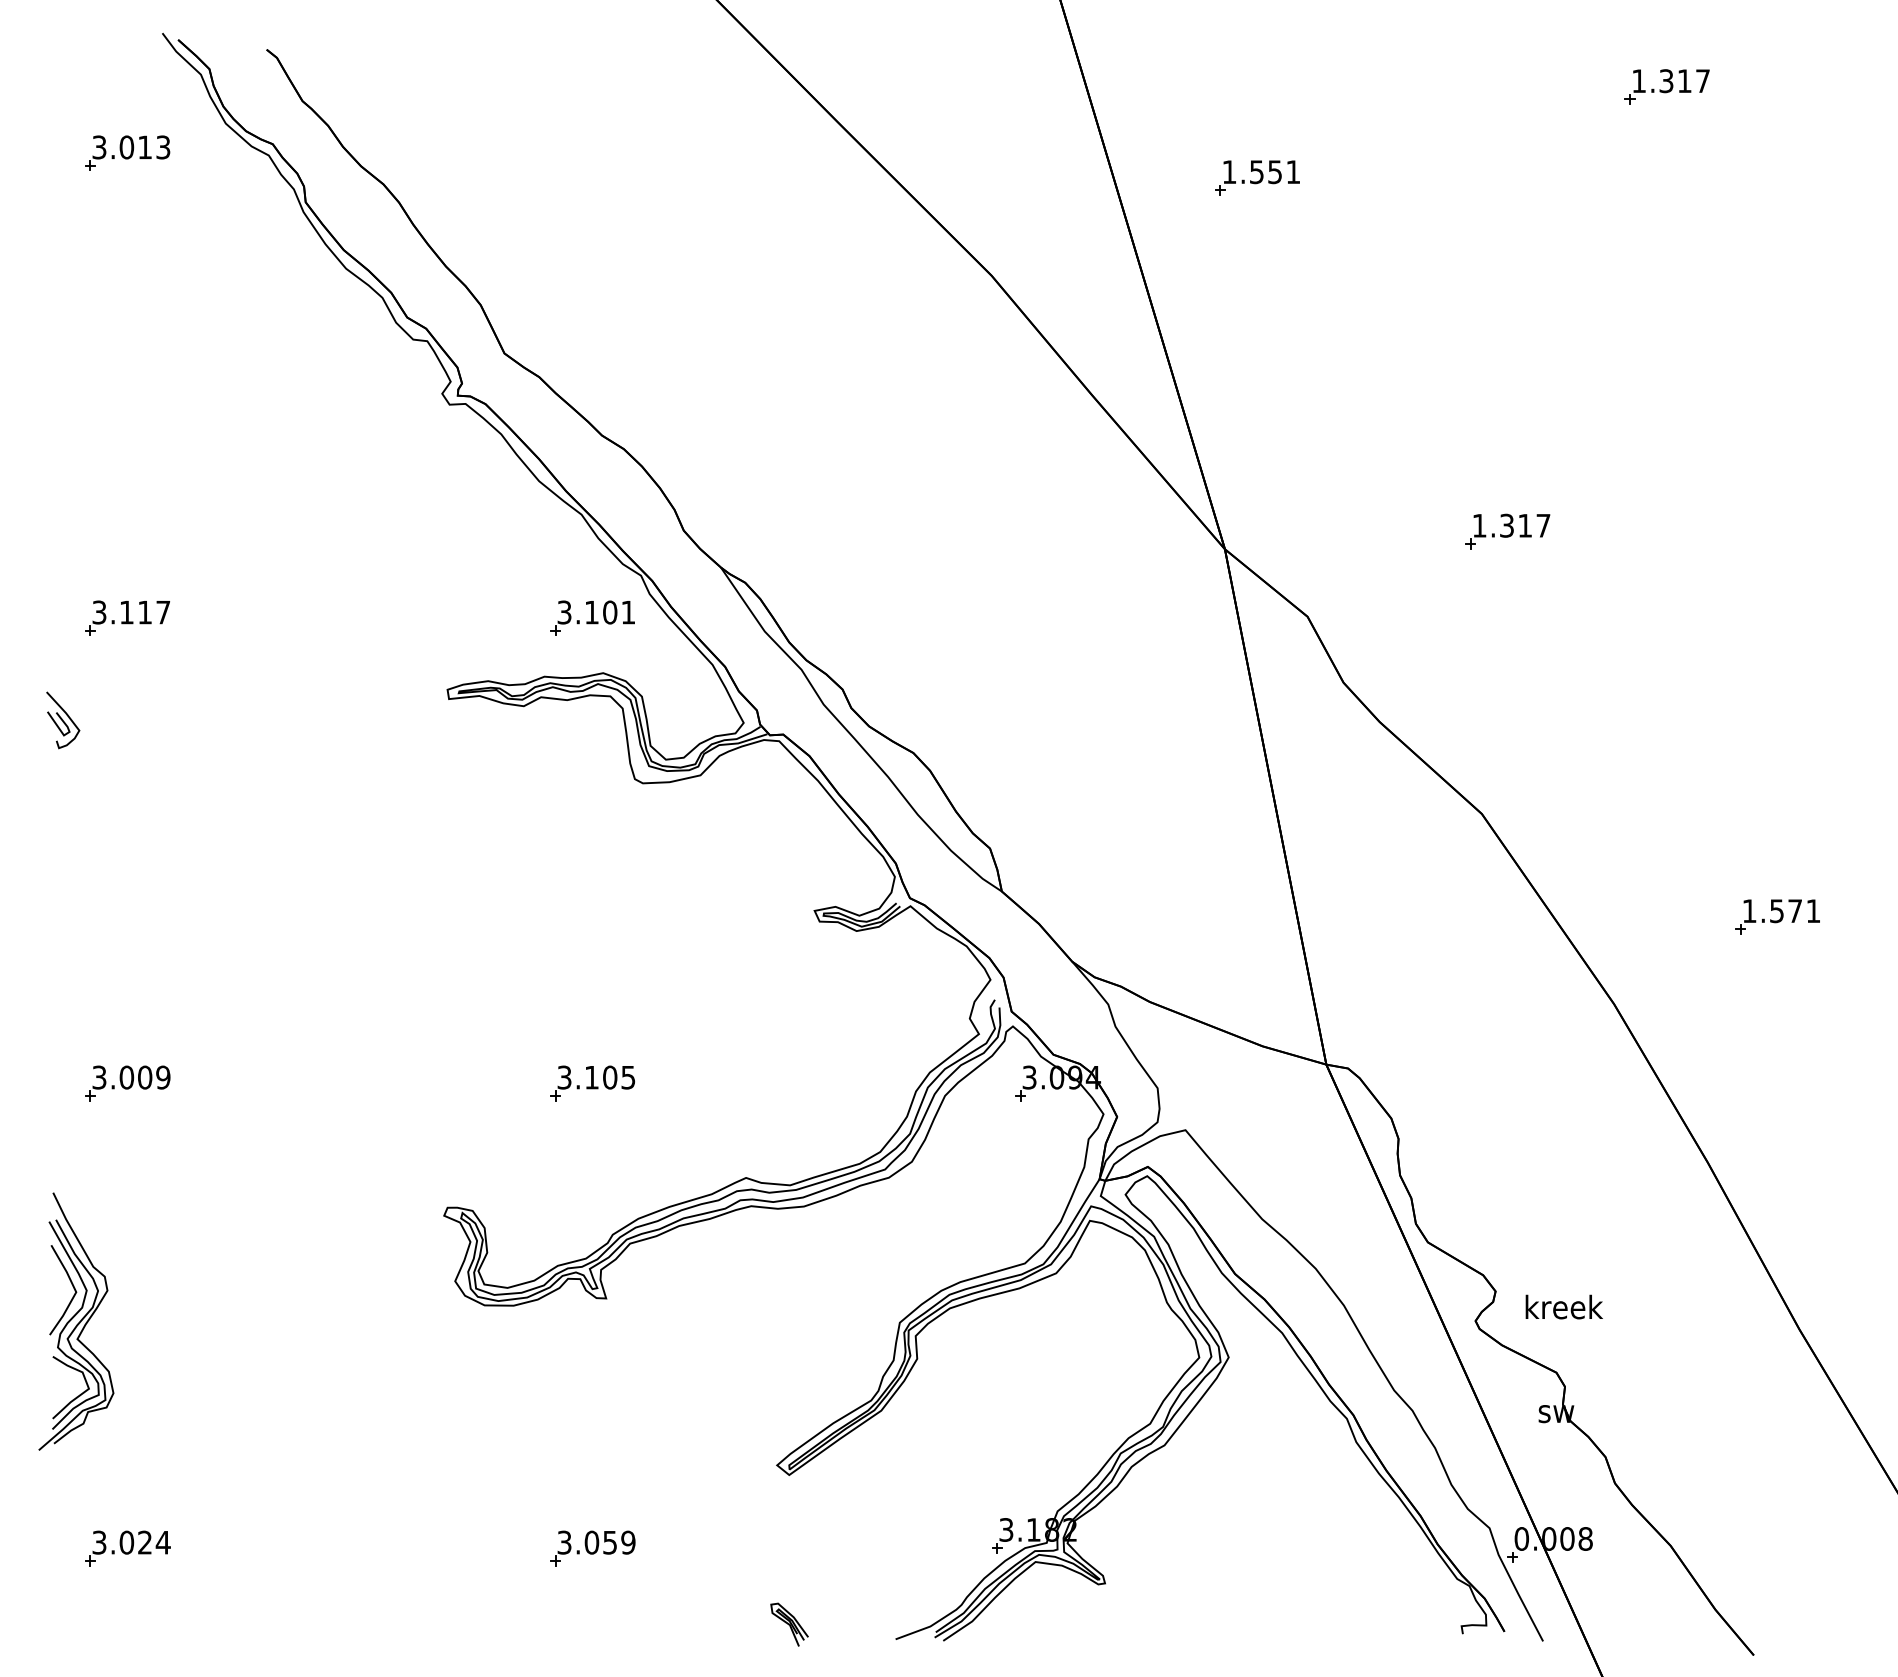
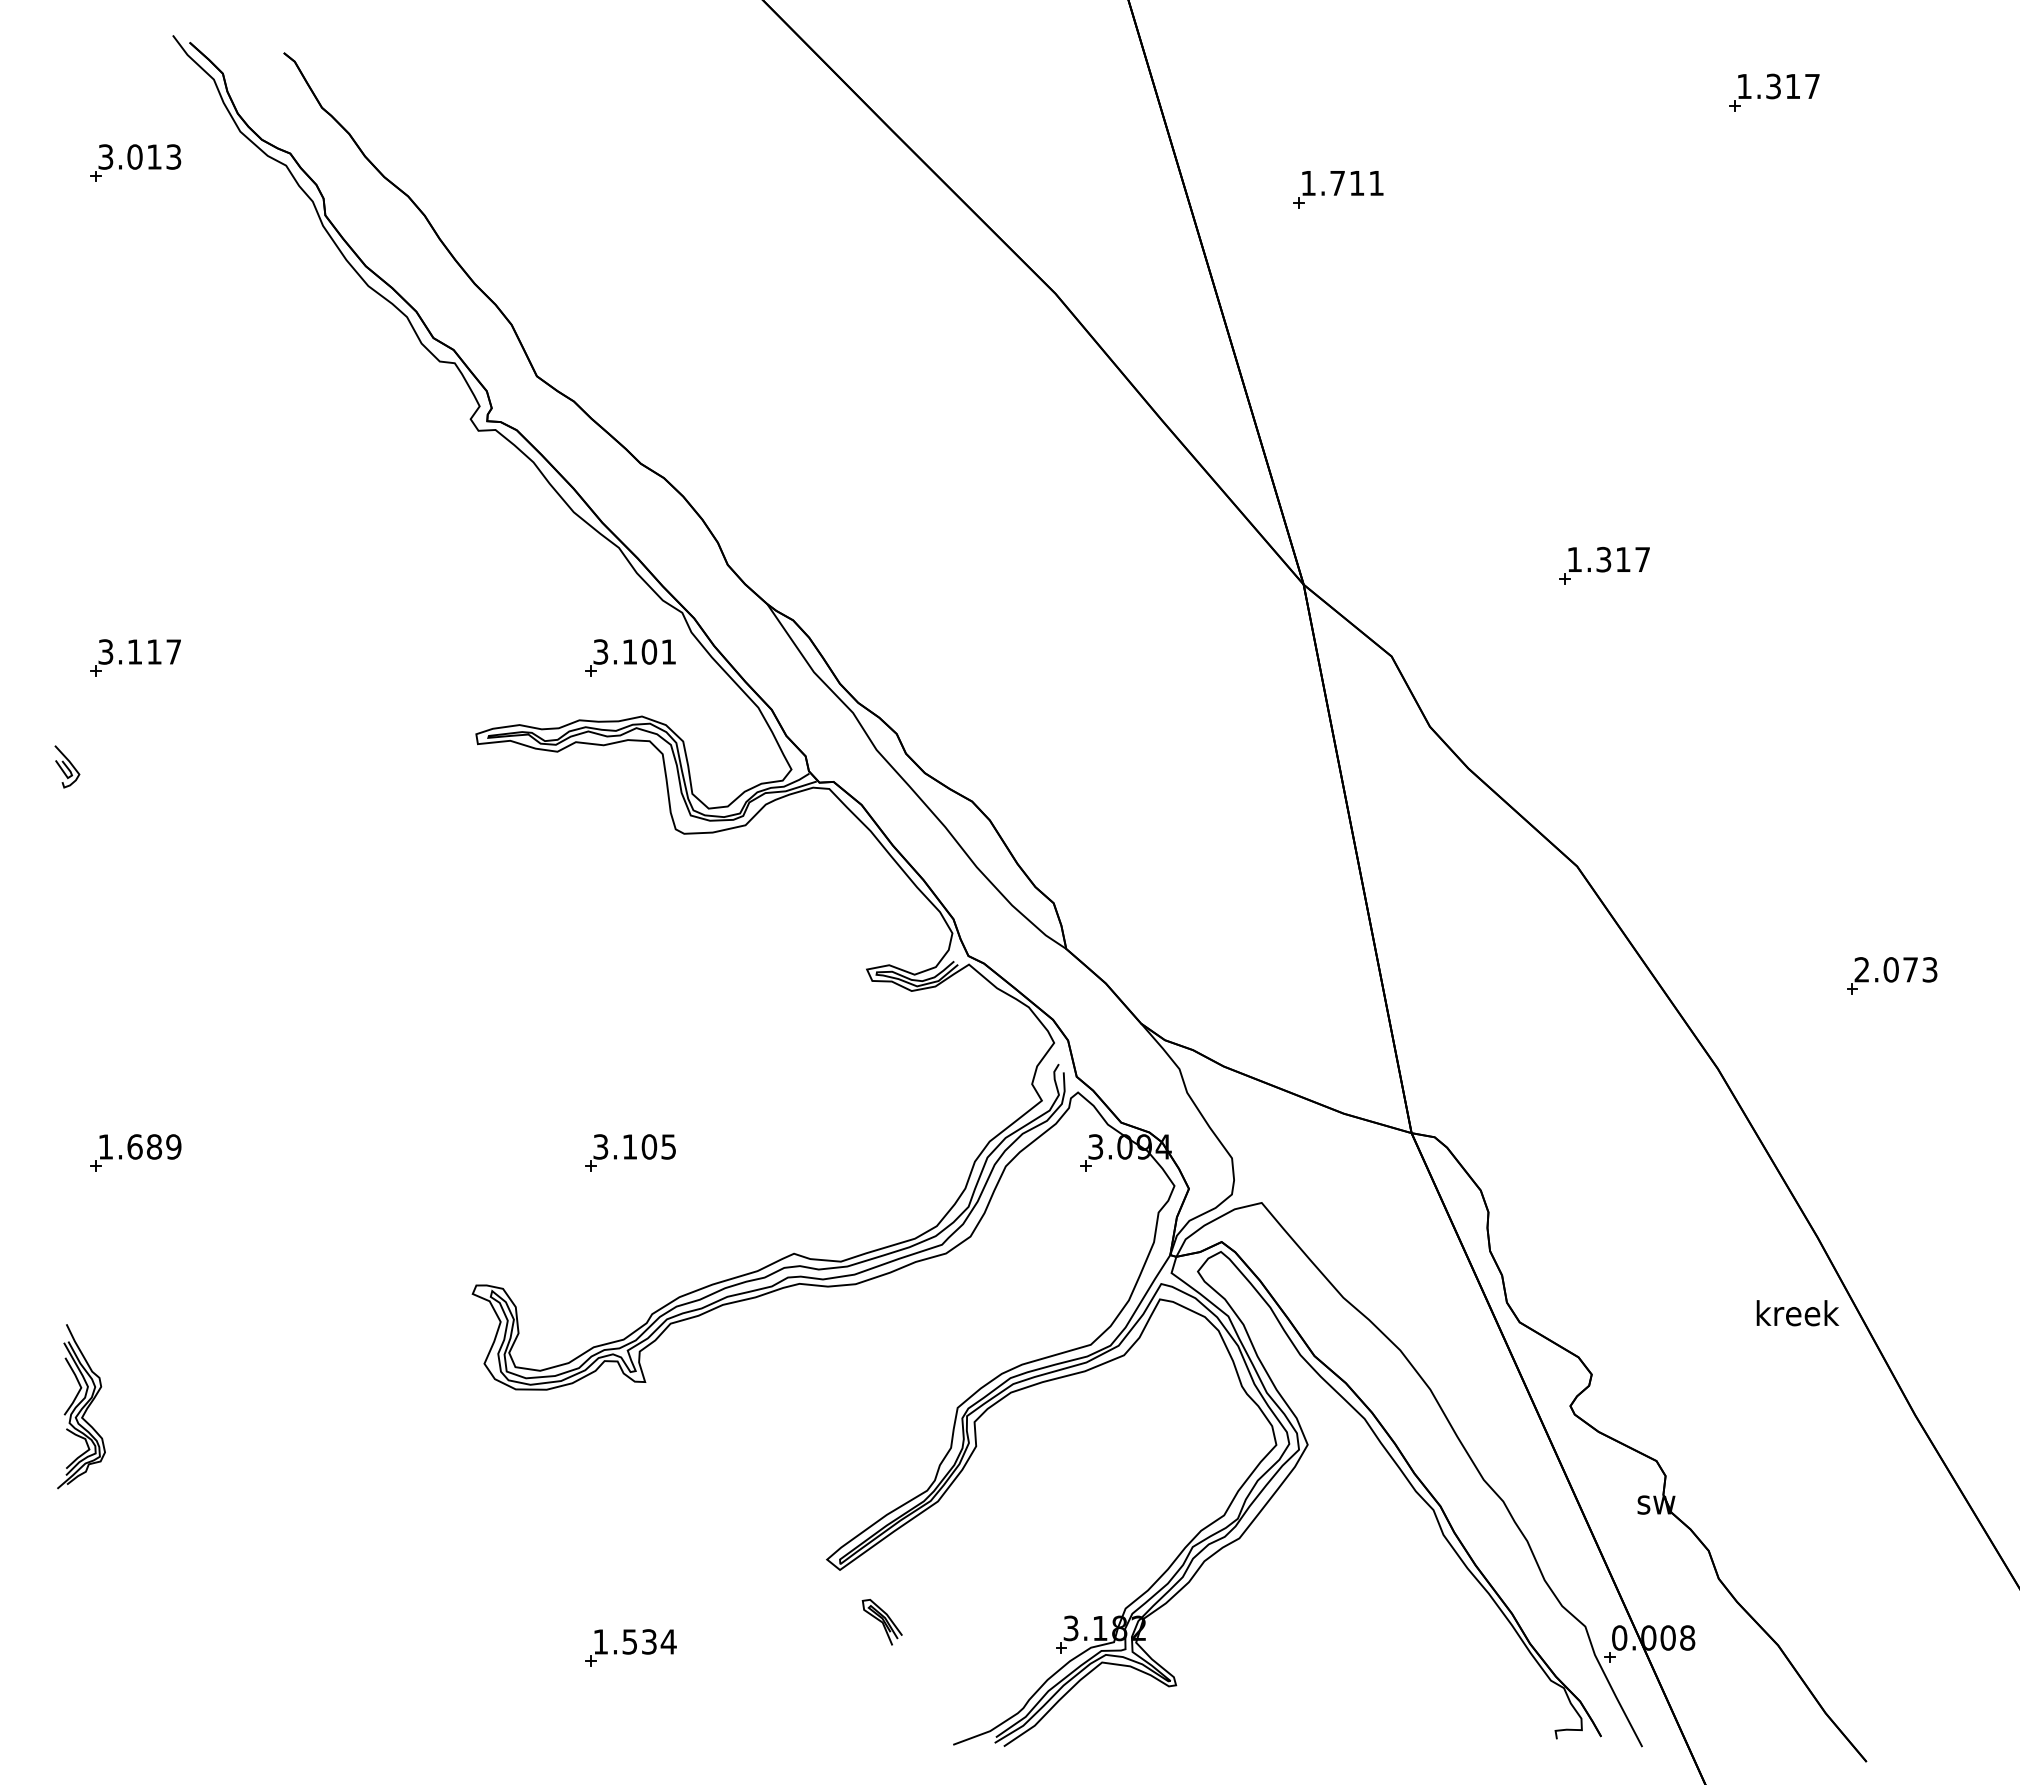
text: (1266, 172) -> (1347, 183), 1.551 -> 1.711
part: (63, 720) -> (67, 766), size x0.7
text: (1781, 910) -> (1895, 969), 1.571 -> 2.073
text: (122, 1077) -> (130, 1146), 3.009 -> 1.689
text: (1563, 1307) -> (1797, 1313), moved
part: (76, 1321) -> (81, 1406), size x0.6
text: (596, 1542) -> (634, 1641), 3.059 -> 1.534
part: (127, 1547) -> (135, 1647), removed
part: (788, 1624) -> (881, 1622), moved

